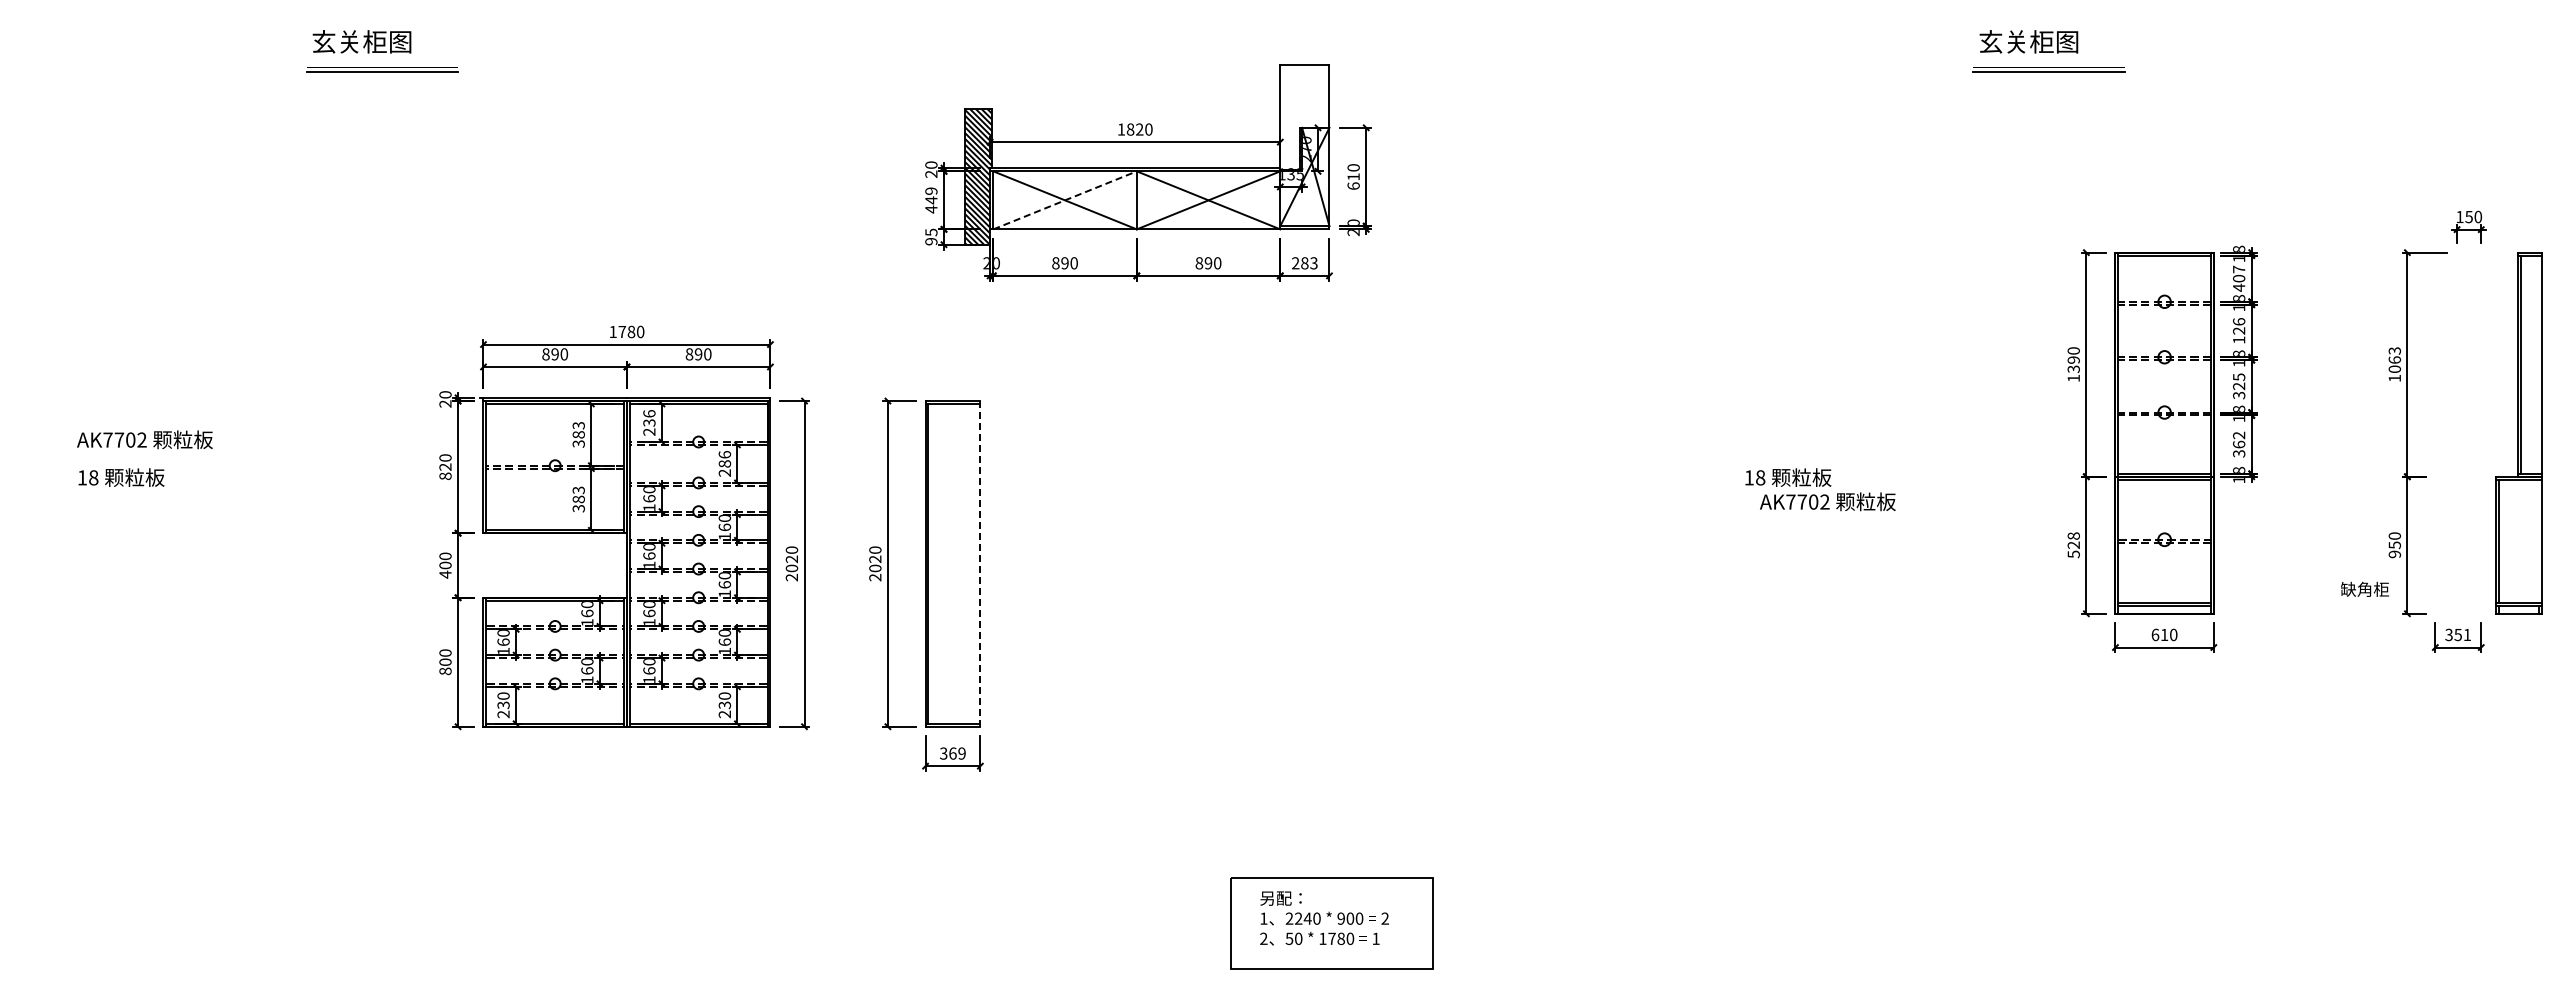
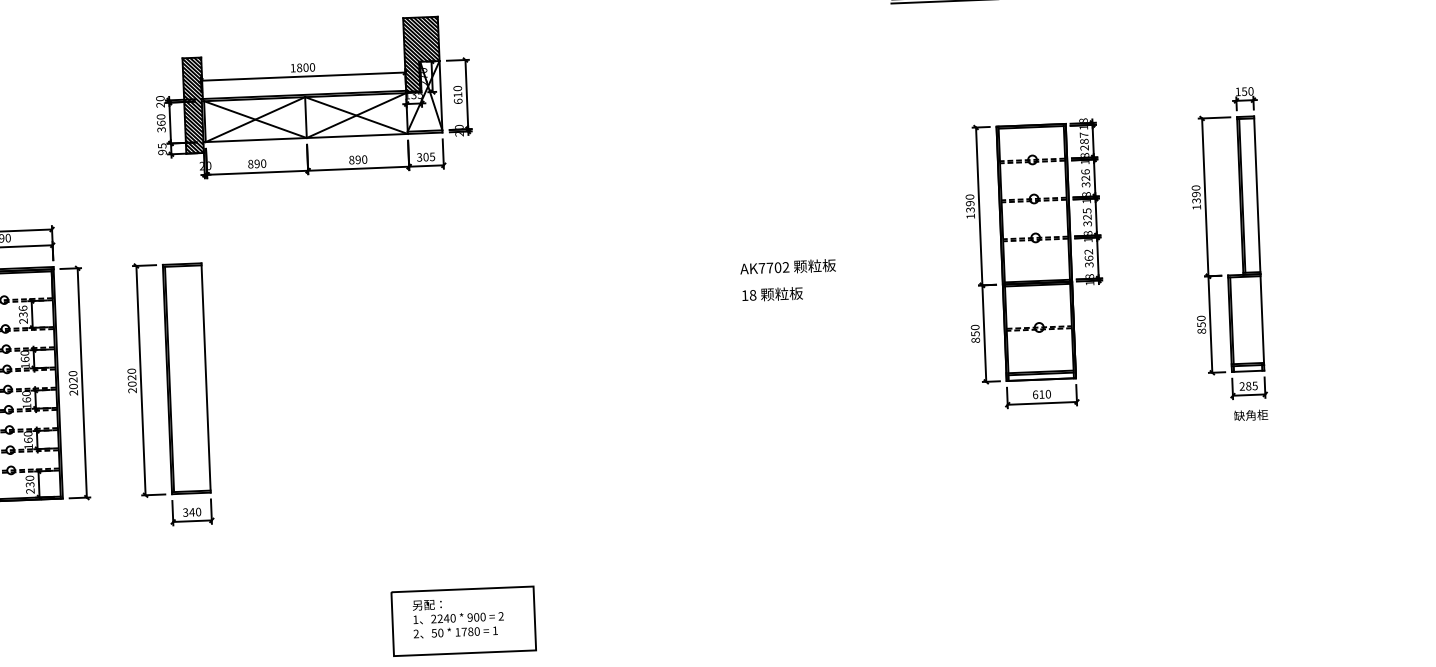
hatch: (1304, 116) -> (421, 53), added
text: (1139, 129) -> (305, 67), 1820 -> 1800
text: (931, 200) -> (161, 123), 449 -> 360
line: (1065, 200) -> (255, 119), dashed -> solid
text: (1304, 263) -> (425, 157), 283 -> 305
text: (2239, 282) -> (1084, 144), 407 -> 287
text: (2239, 339) -> (1086, 184), 126 -> 326
text: (2394, 360) -> (1196, 194), 1063 -> 1390
part: (2518, 433) -> (1242, 244), moved
text: (724, 463) -> (23, 314), 286 -> 236
text: (1827, 501) -> (787, 266), moved
text: (2073, 545) -> (975, 334), 528 -> 850
text: (2394, 554) -> (1201, 331), 950 -> 850
line: (980, 563) -> (206, 377), dashed -> solid
text: (2364, 588) -> (1250, 414), moved
text: (2458, 634) -> (1248, 385), 351 -> 285
text: (956, 753) -> (194, 512), 369 -> 340

